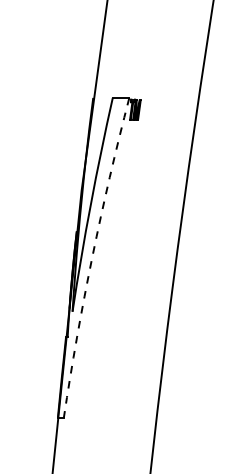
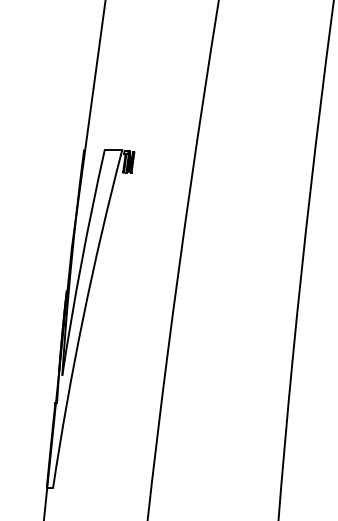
arc: (92, 256) -> (83, 317), dashed -> solid

